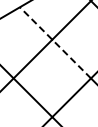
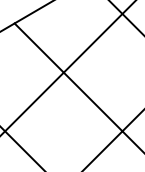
line: (55, 42) -> (68, 76), dashed -> solid

